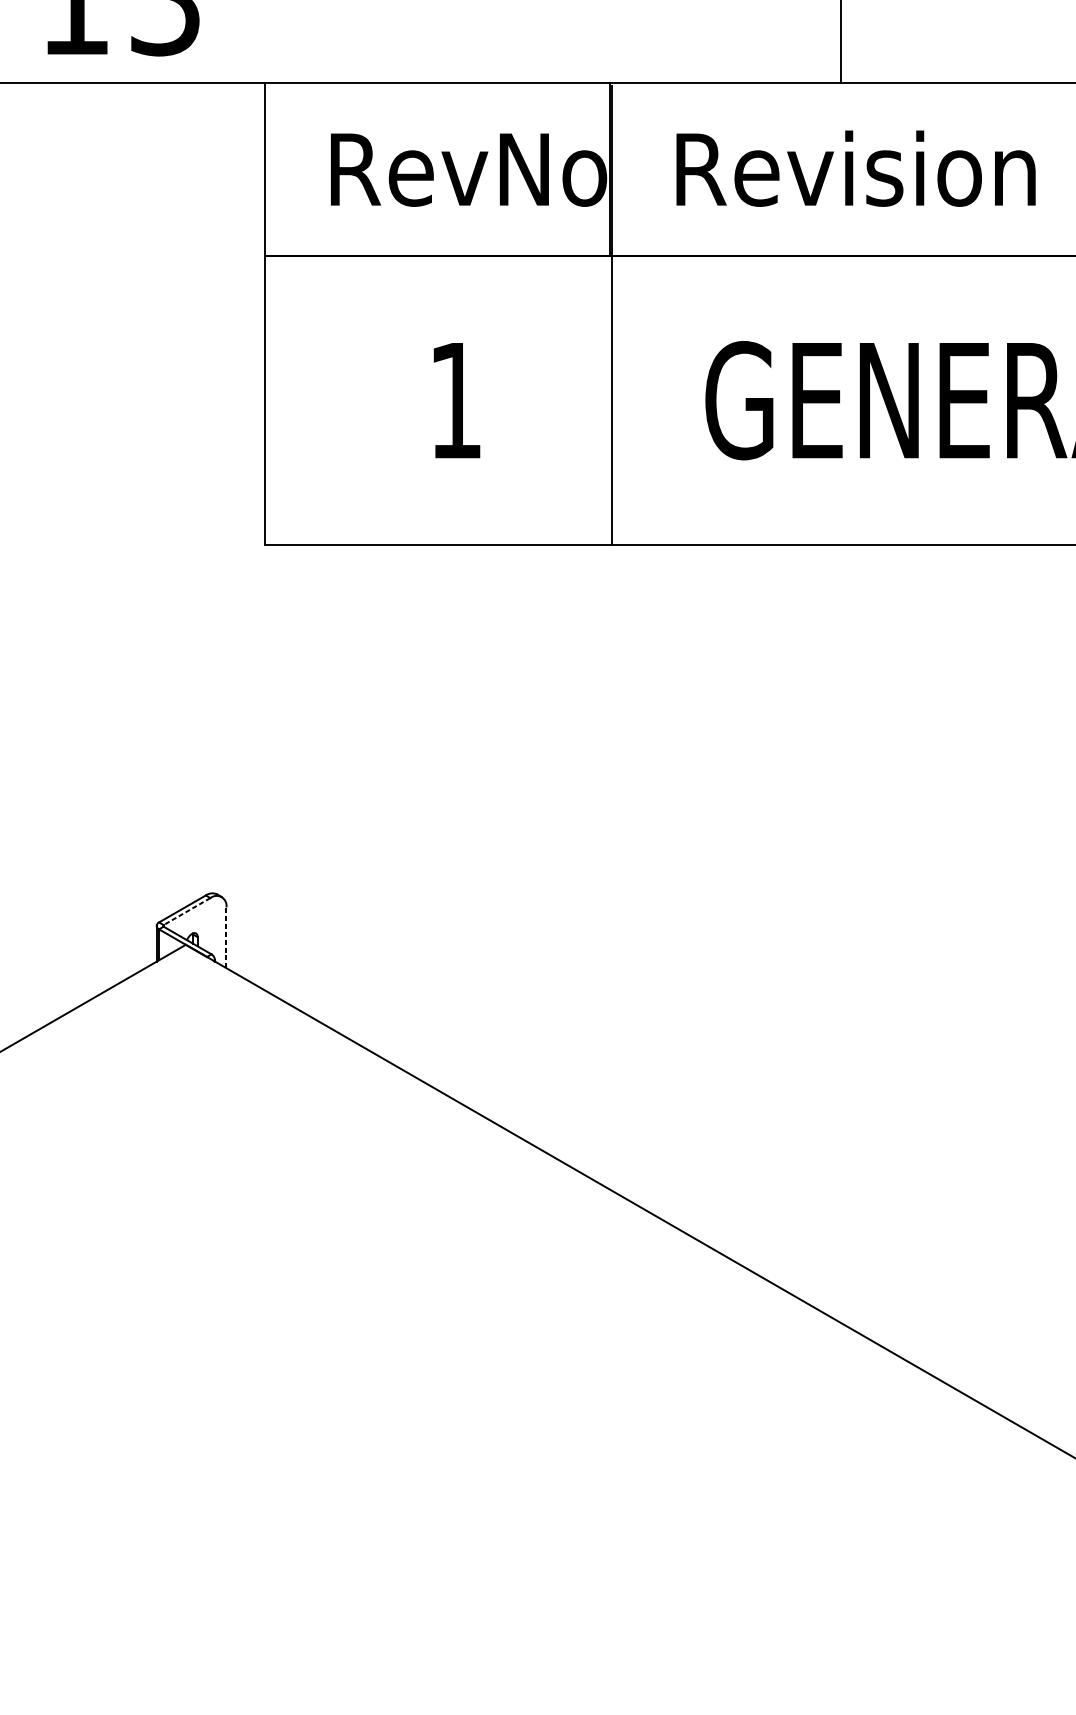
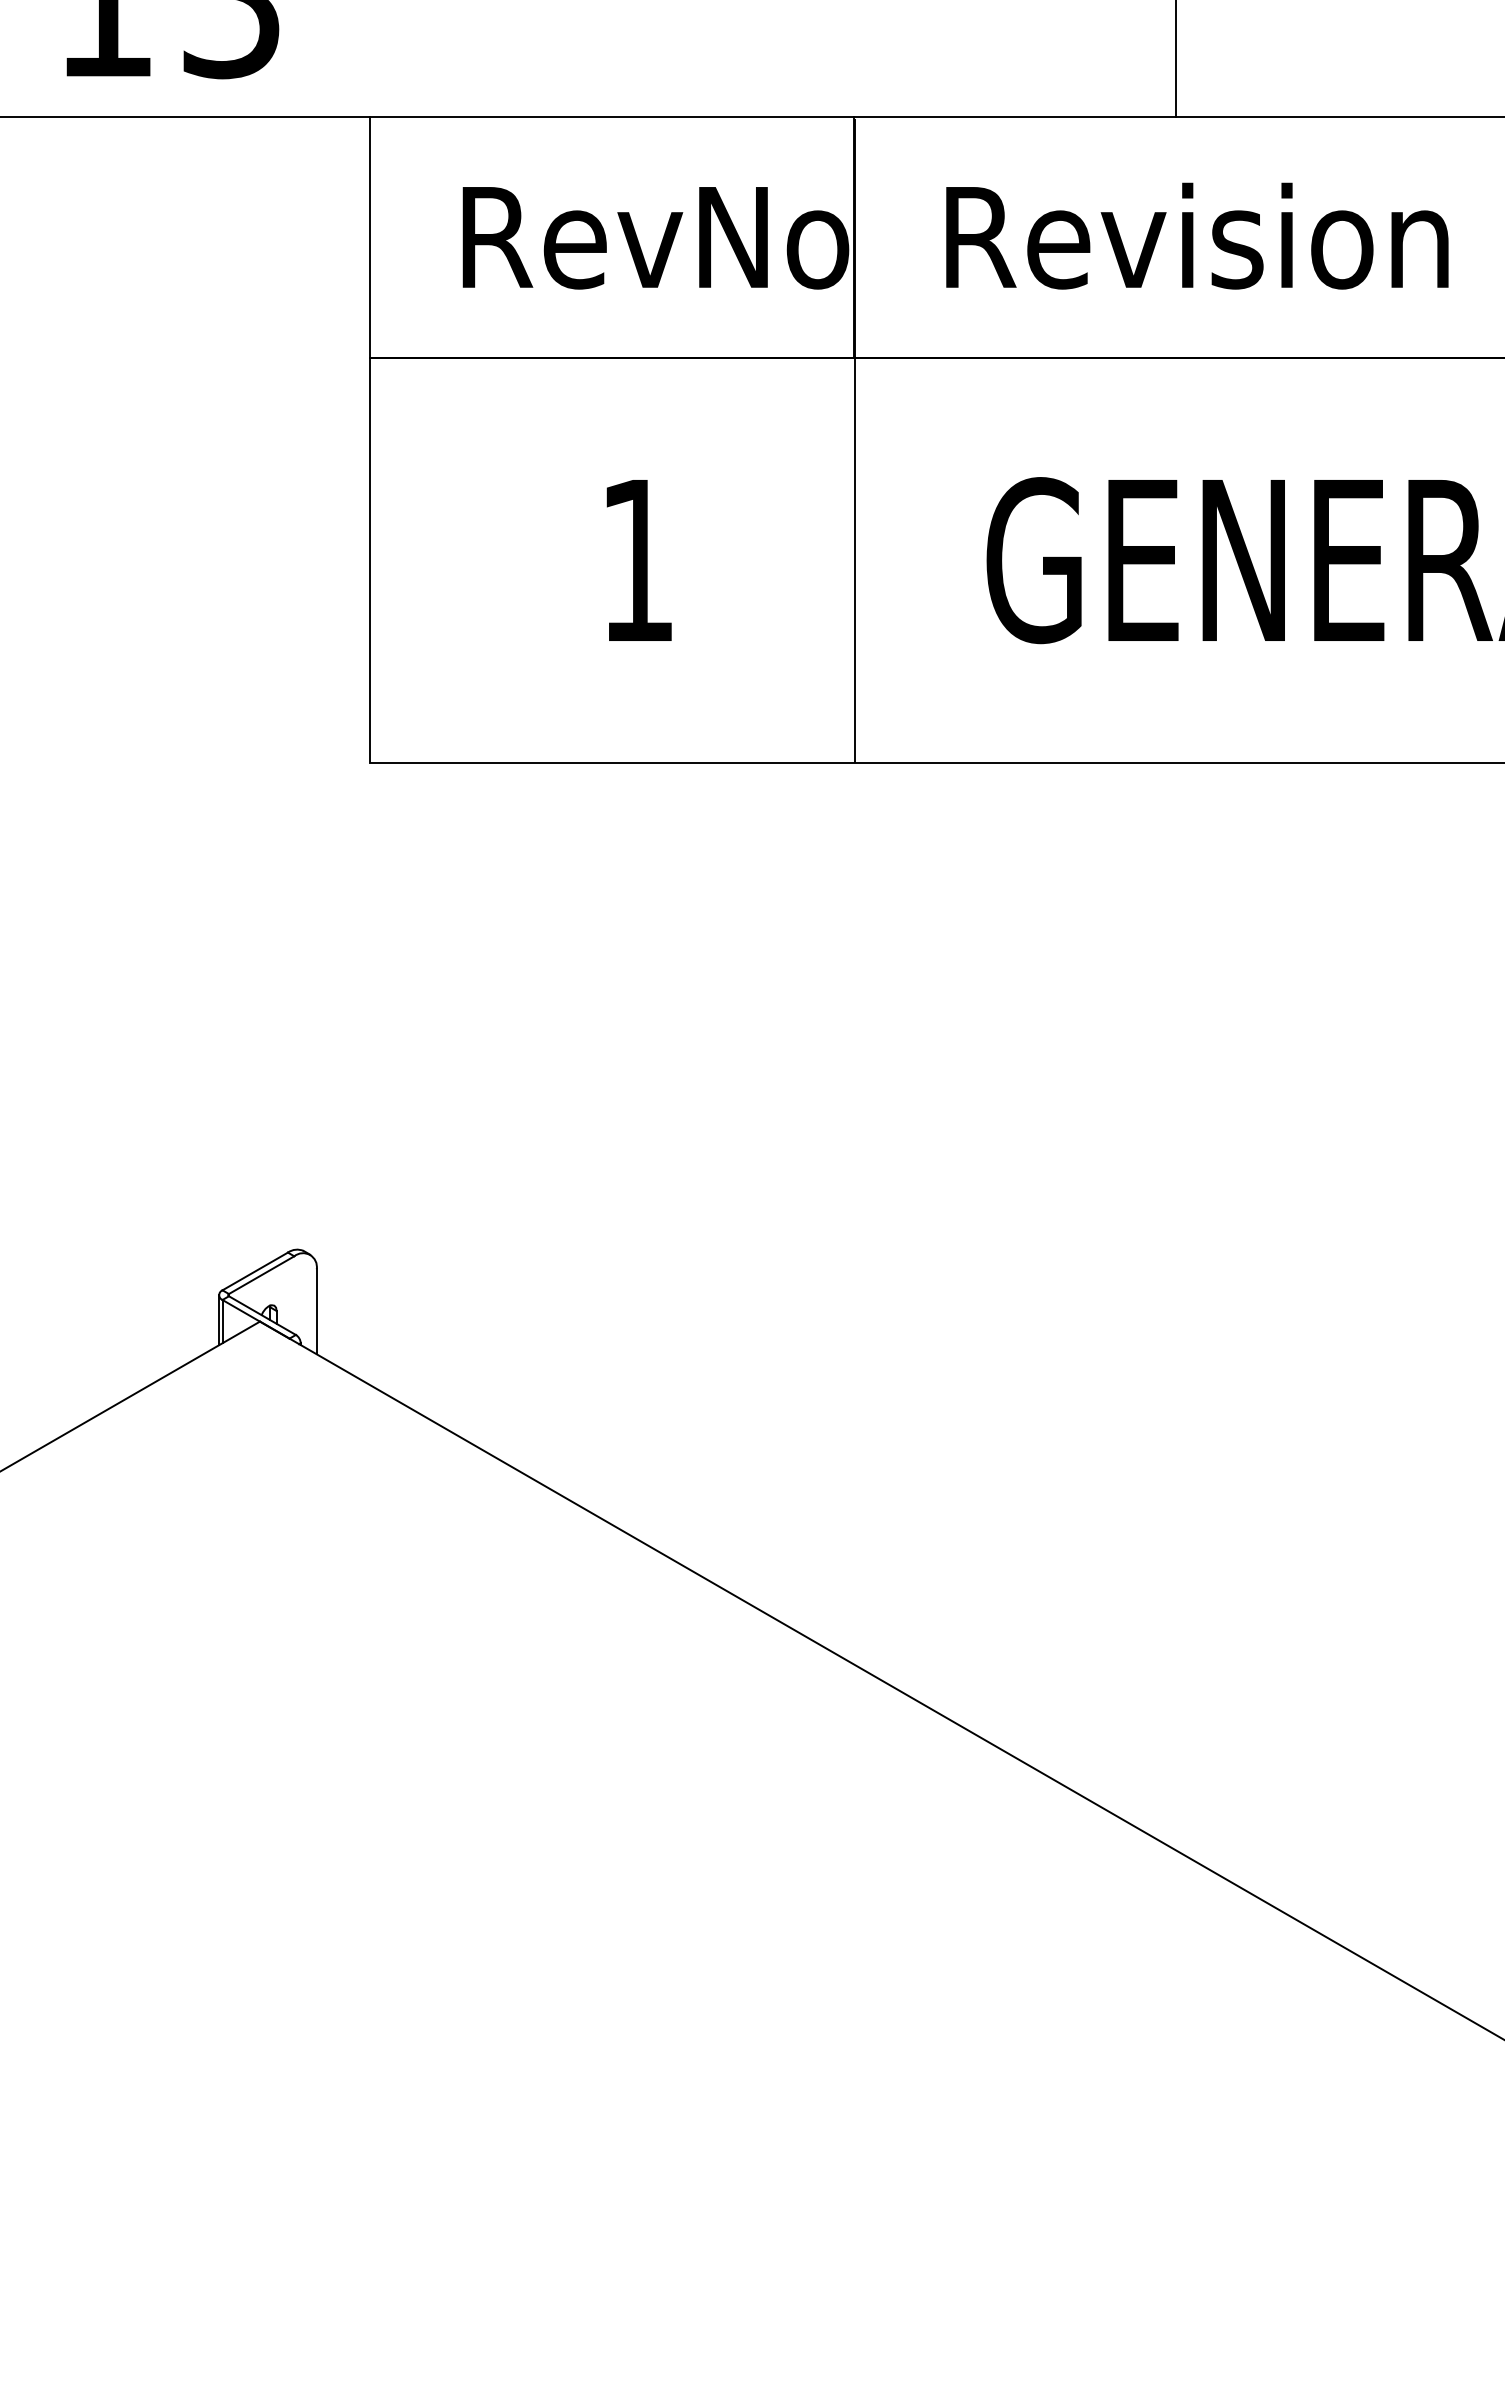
line: (186, 911) -> (261, 1275), dashed -> solid
line: (226, 937) -> (316, 1311), dashed -> solid

